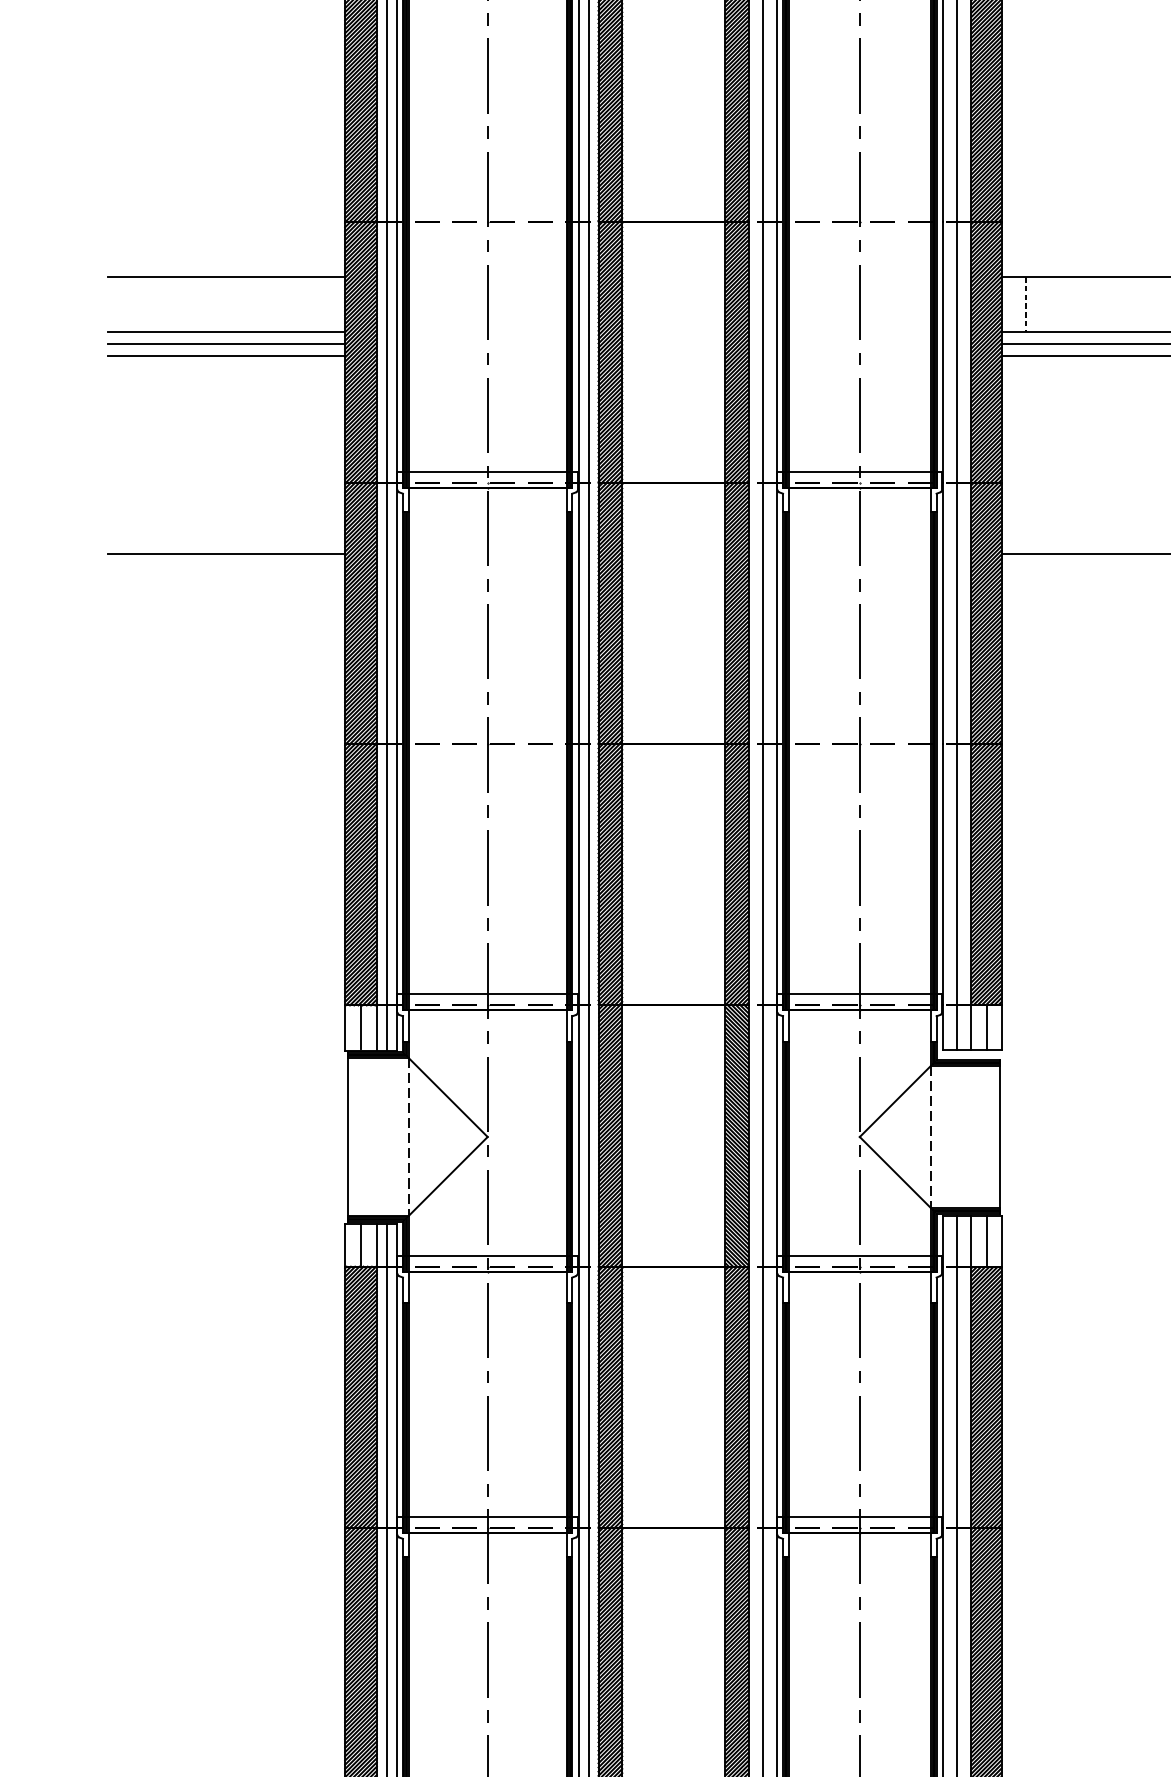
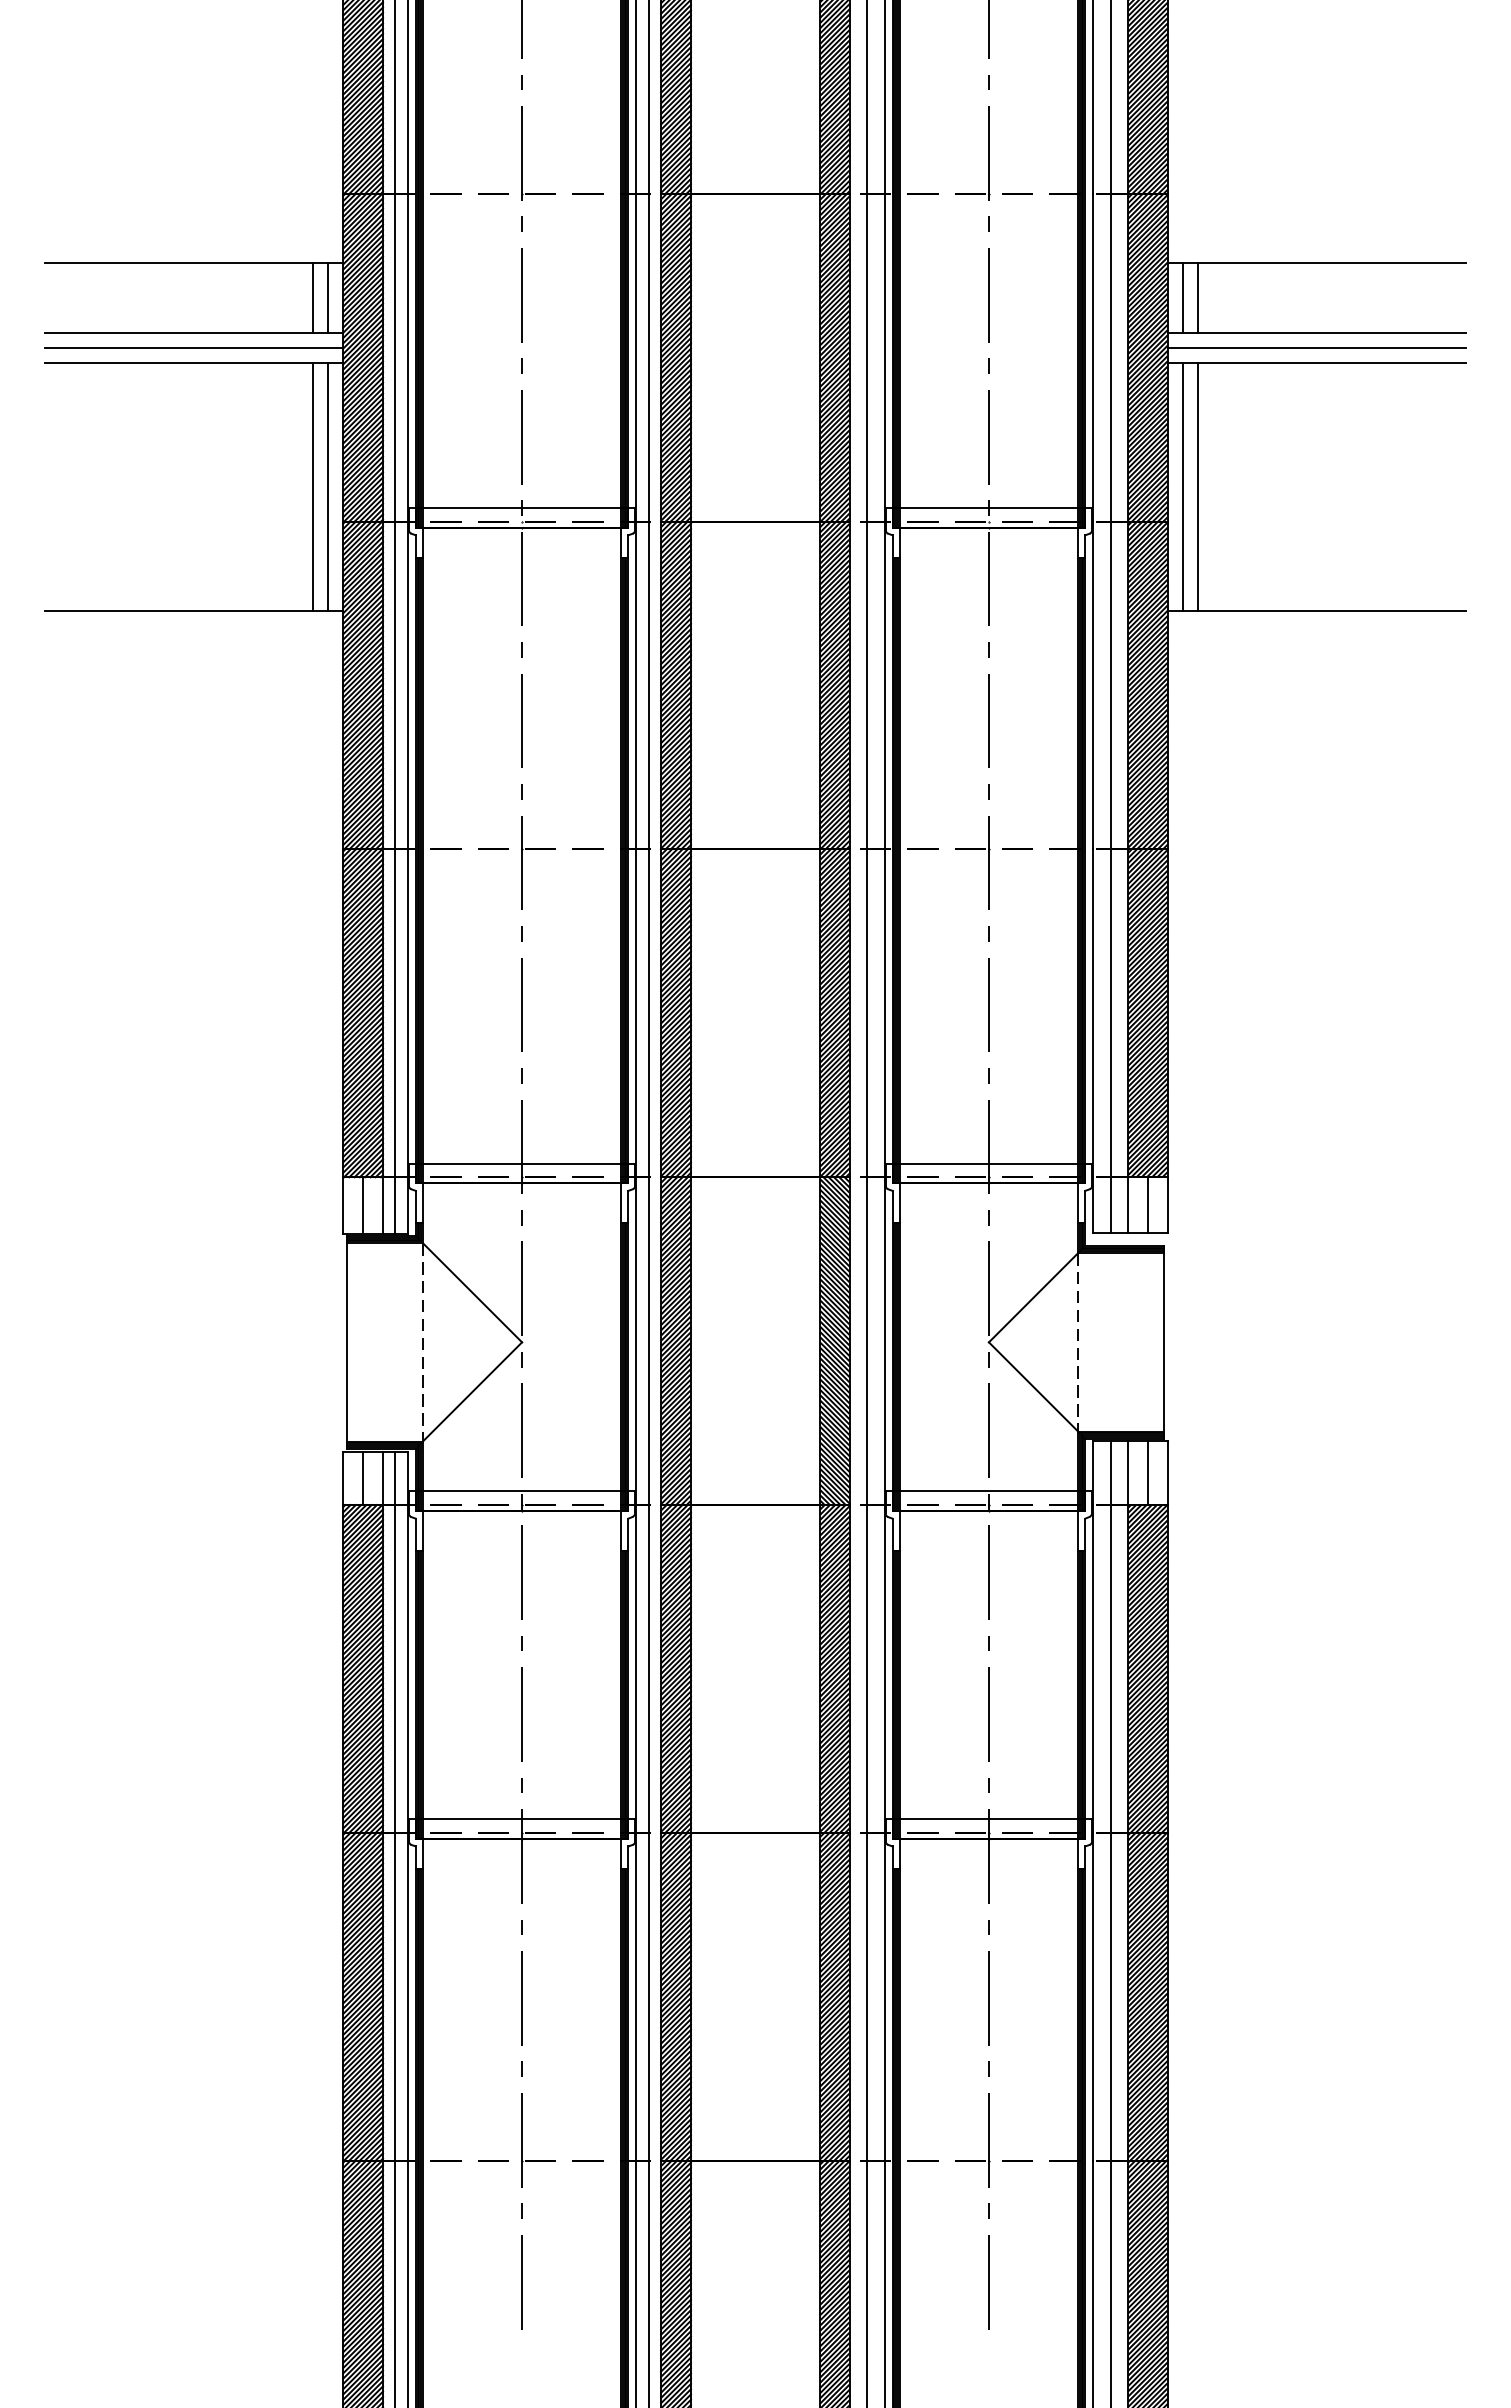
line: (321, 304) -> (313, 297), added
line: (333, 304) -> (328, 297), added
line: (1014, 304) -> (1182, 297), added
line: (1026, 304) -> (1197, 298), dashed -> solid
line: (321, 454) -> (313, 486), added
line: (333, 454) -> (328, 486), added
line: (1014, 454) -> (1182, 486), added
line: (1026, 454) -> (1197, 486), added

